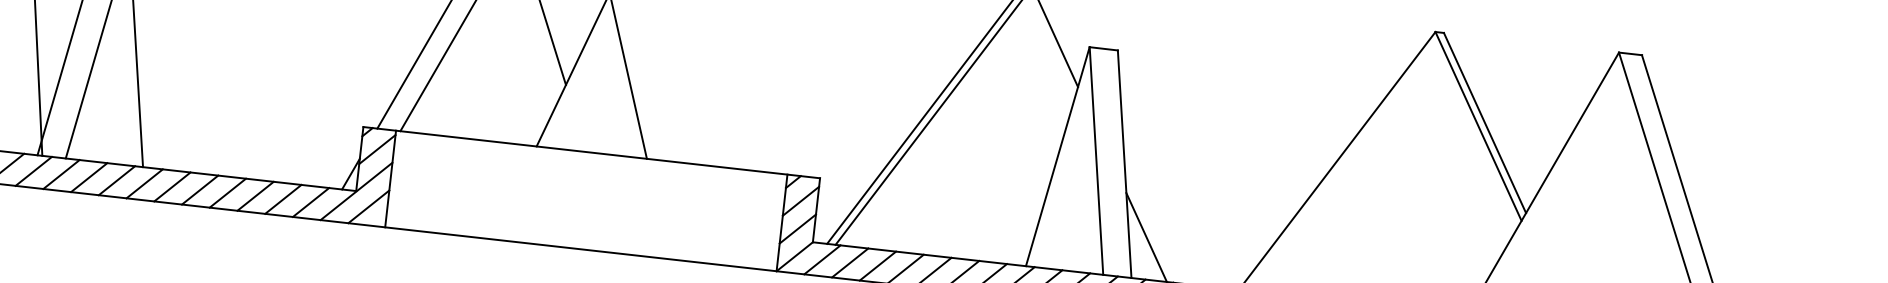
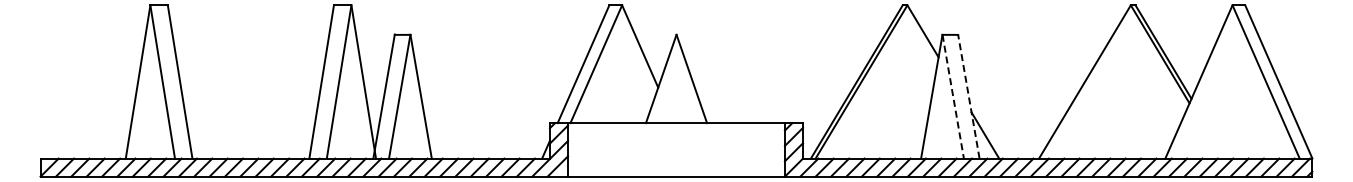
line: (1097, 160) -> (953, 96), solid -> dashed
line: (1124, 163) -> (968, 96), solid -> dashed

